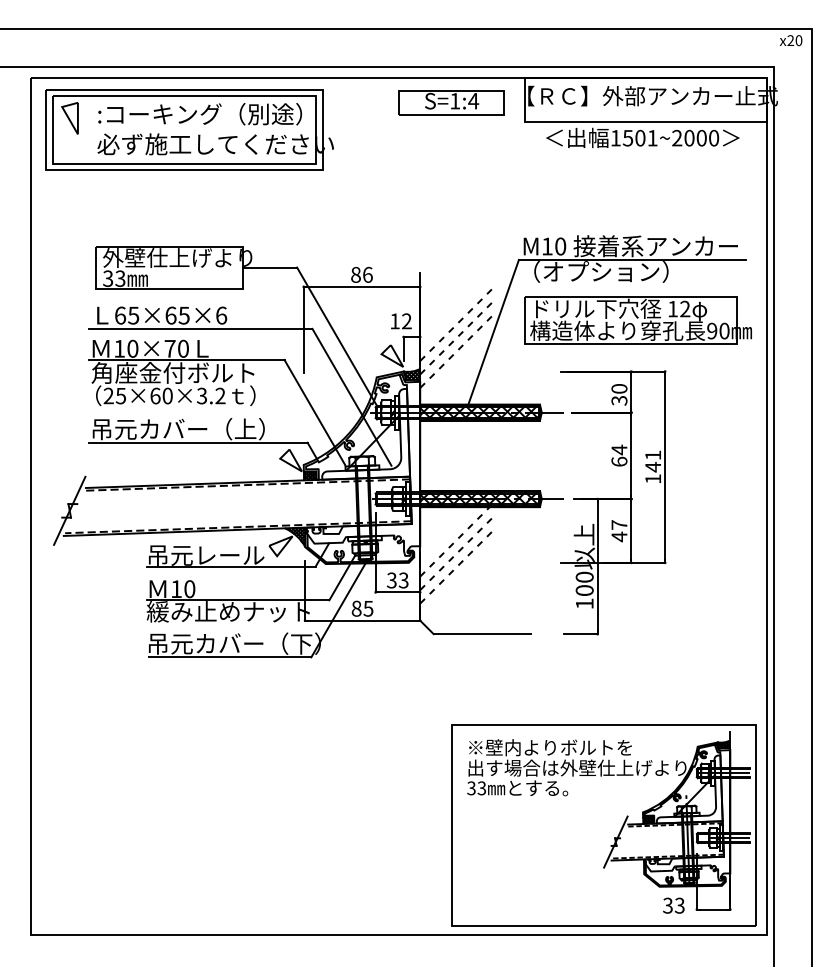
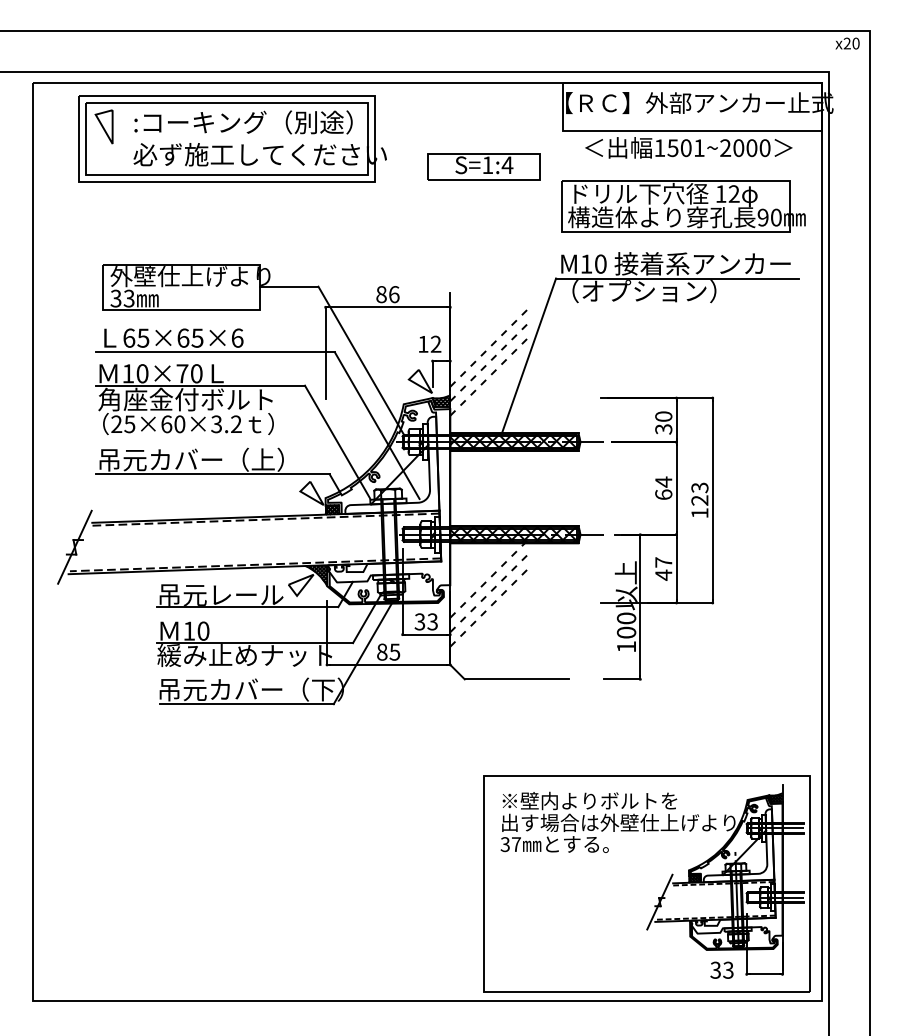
part: (451, 102) -> (483, 166), moved
part: (189, 129) -> (232, 138), moved
part: (637, 320) -> (683, 206), moved
text: (653, 461) -> (700, 494), 141 -> 123
text: (481, 788) -> (515, 844), 33 -> 37

